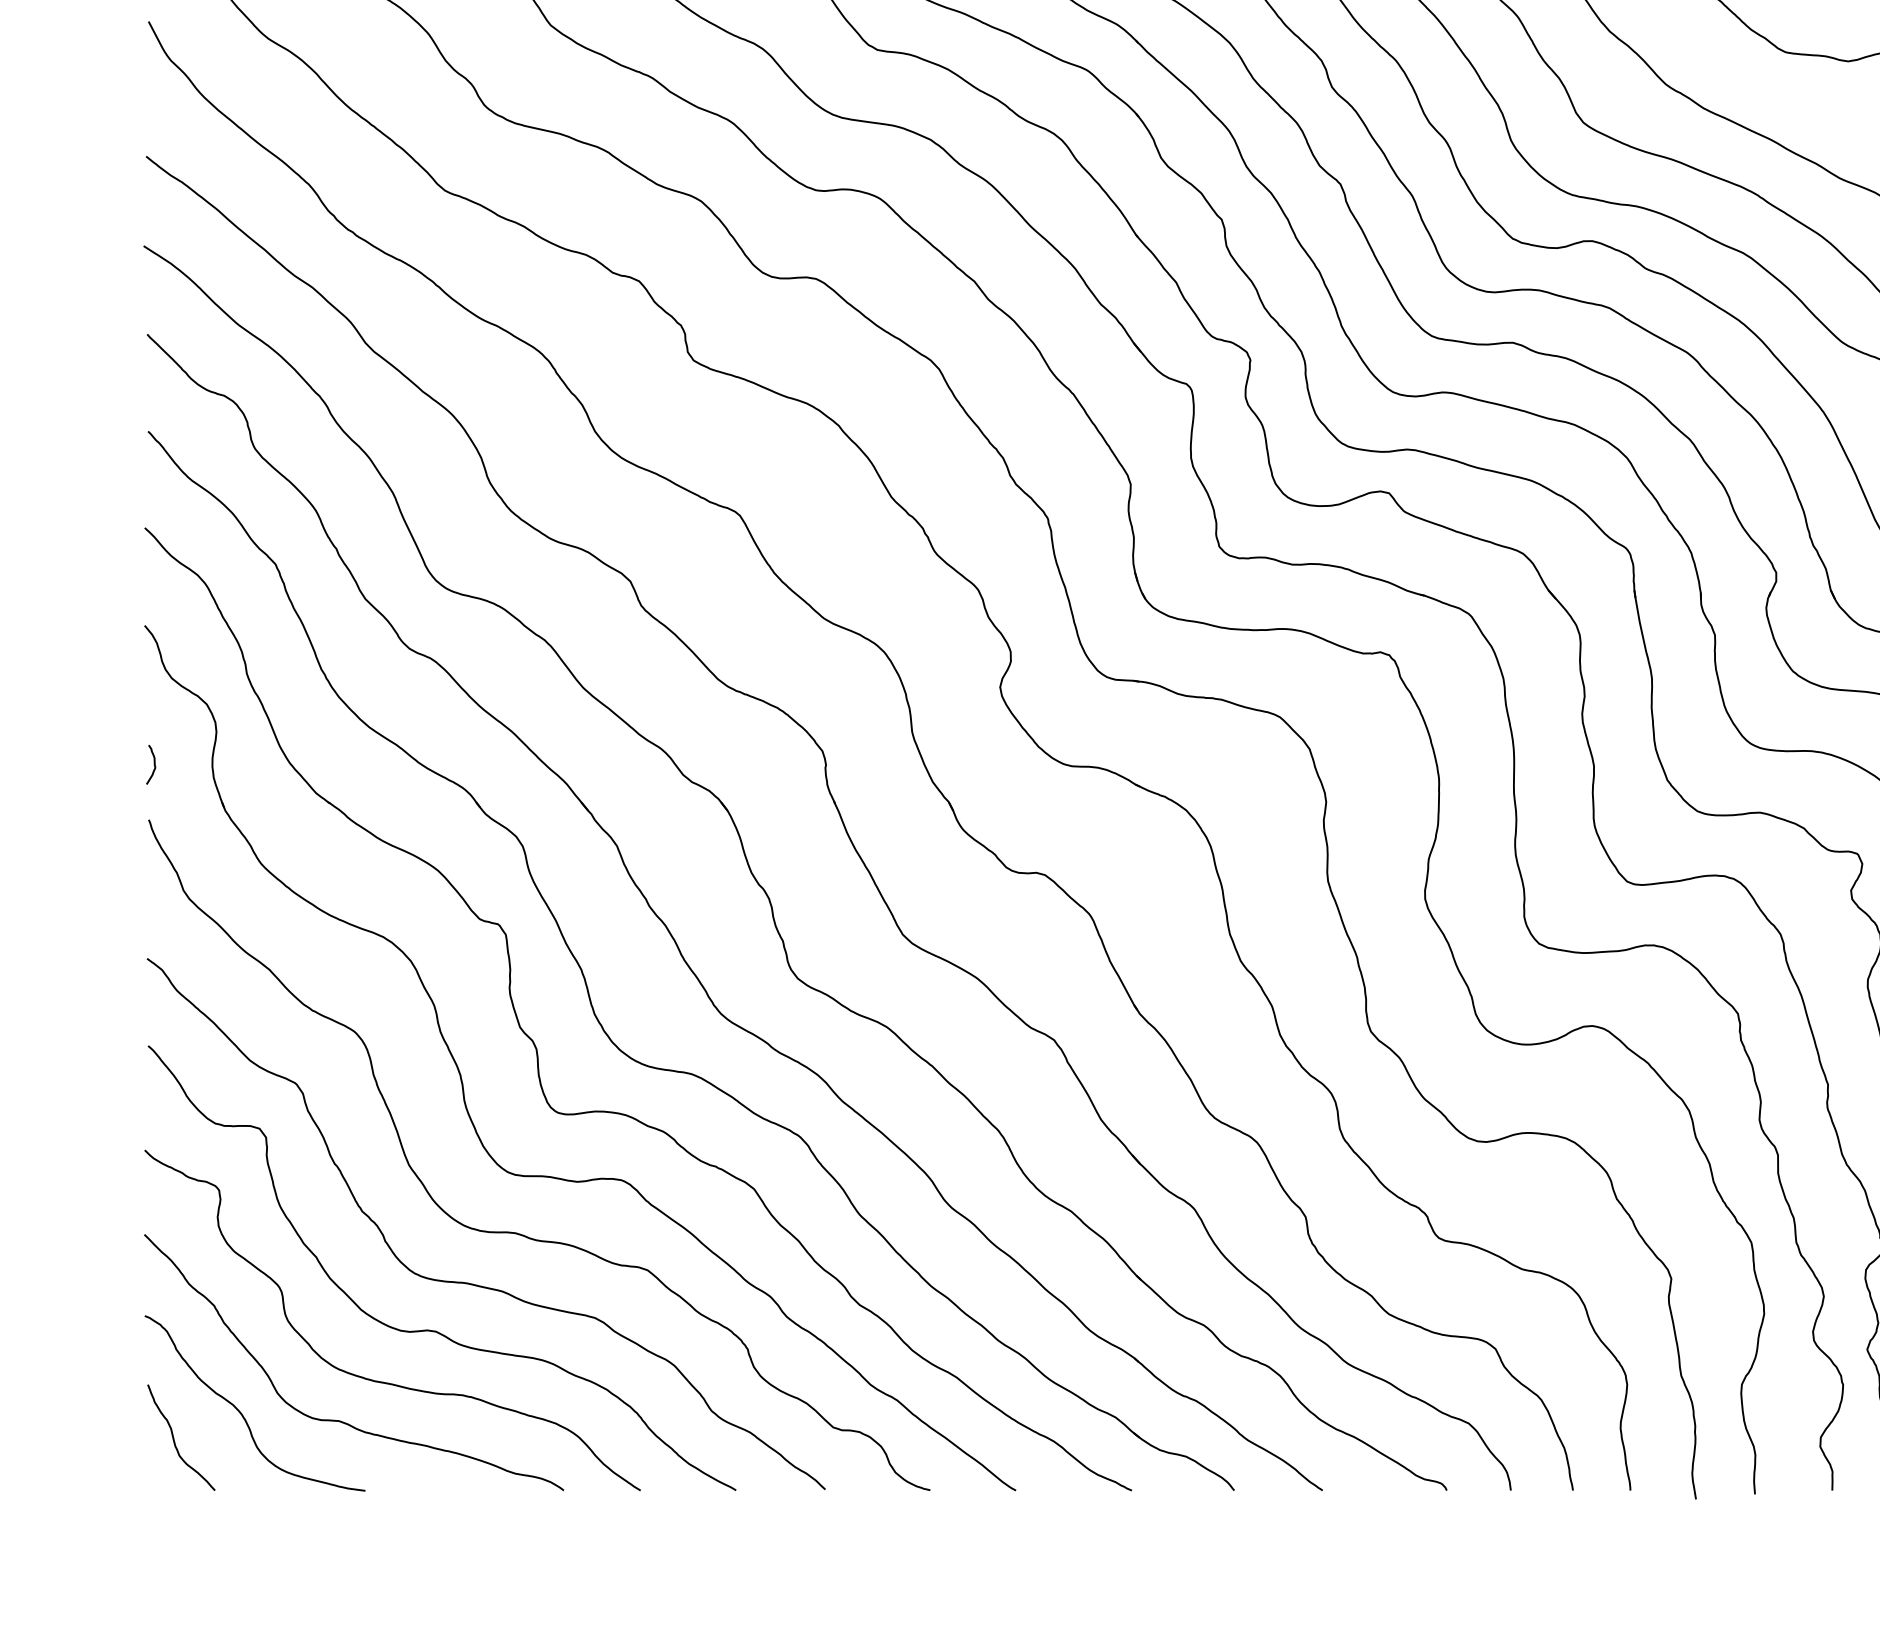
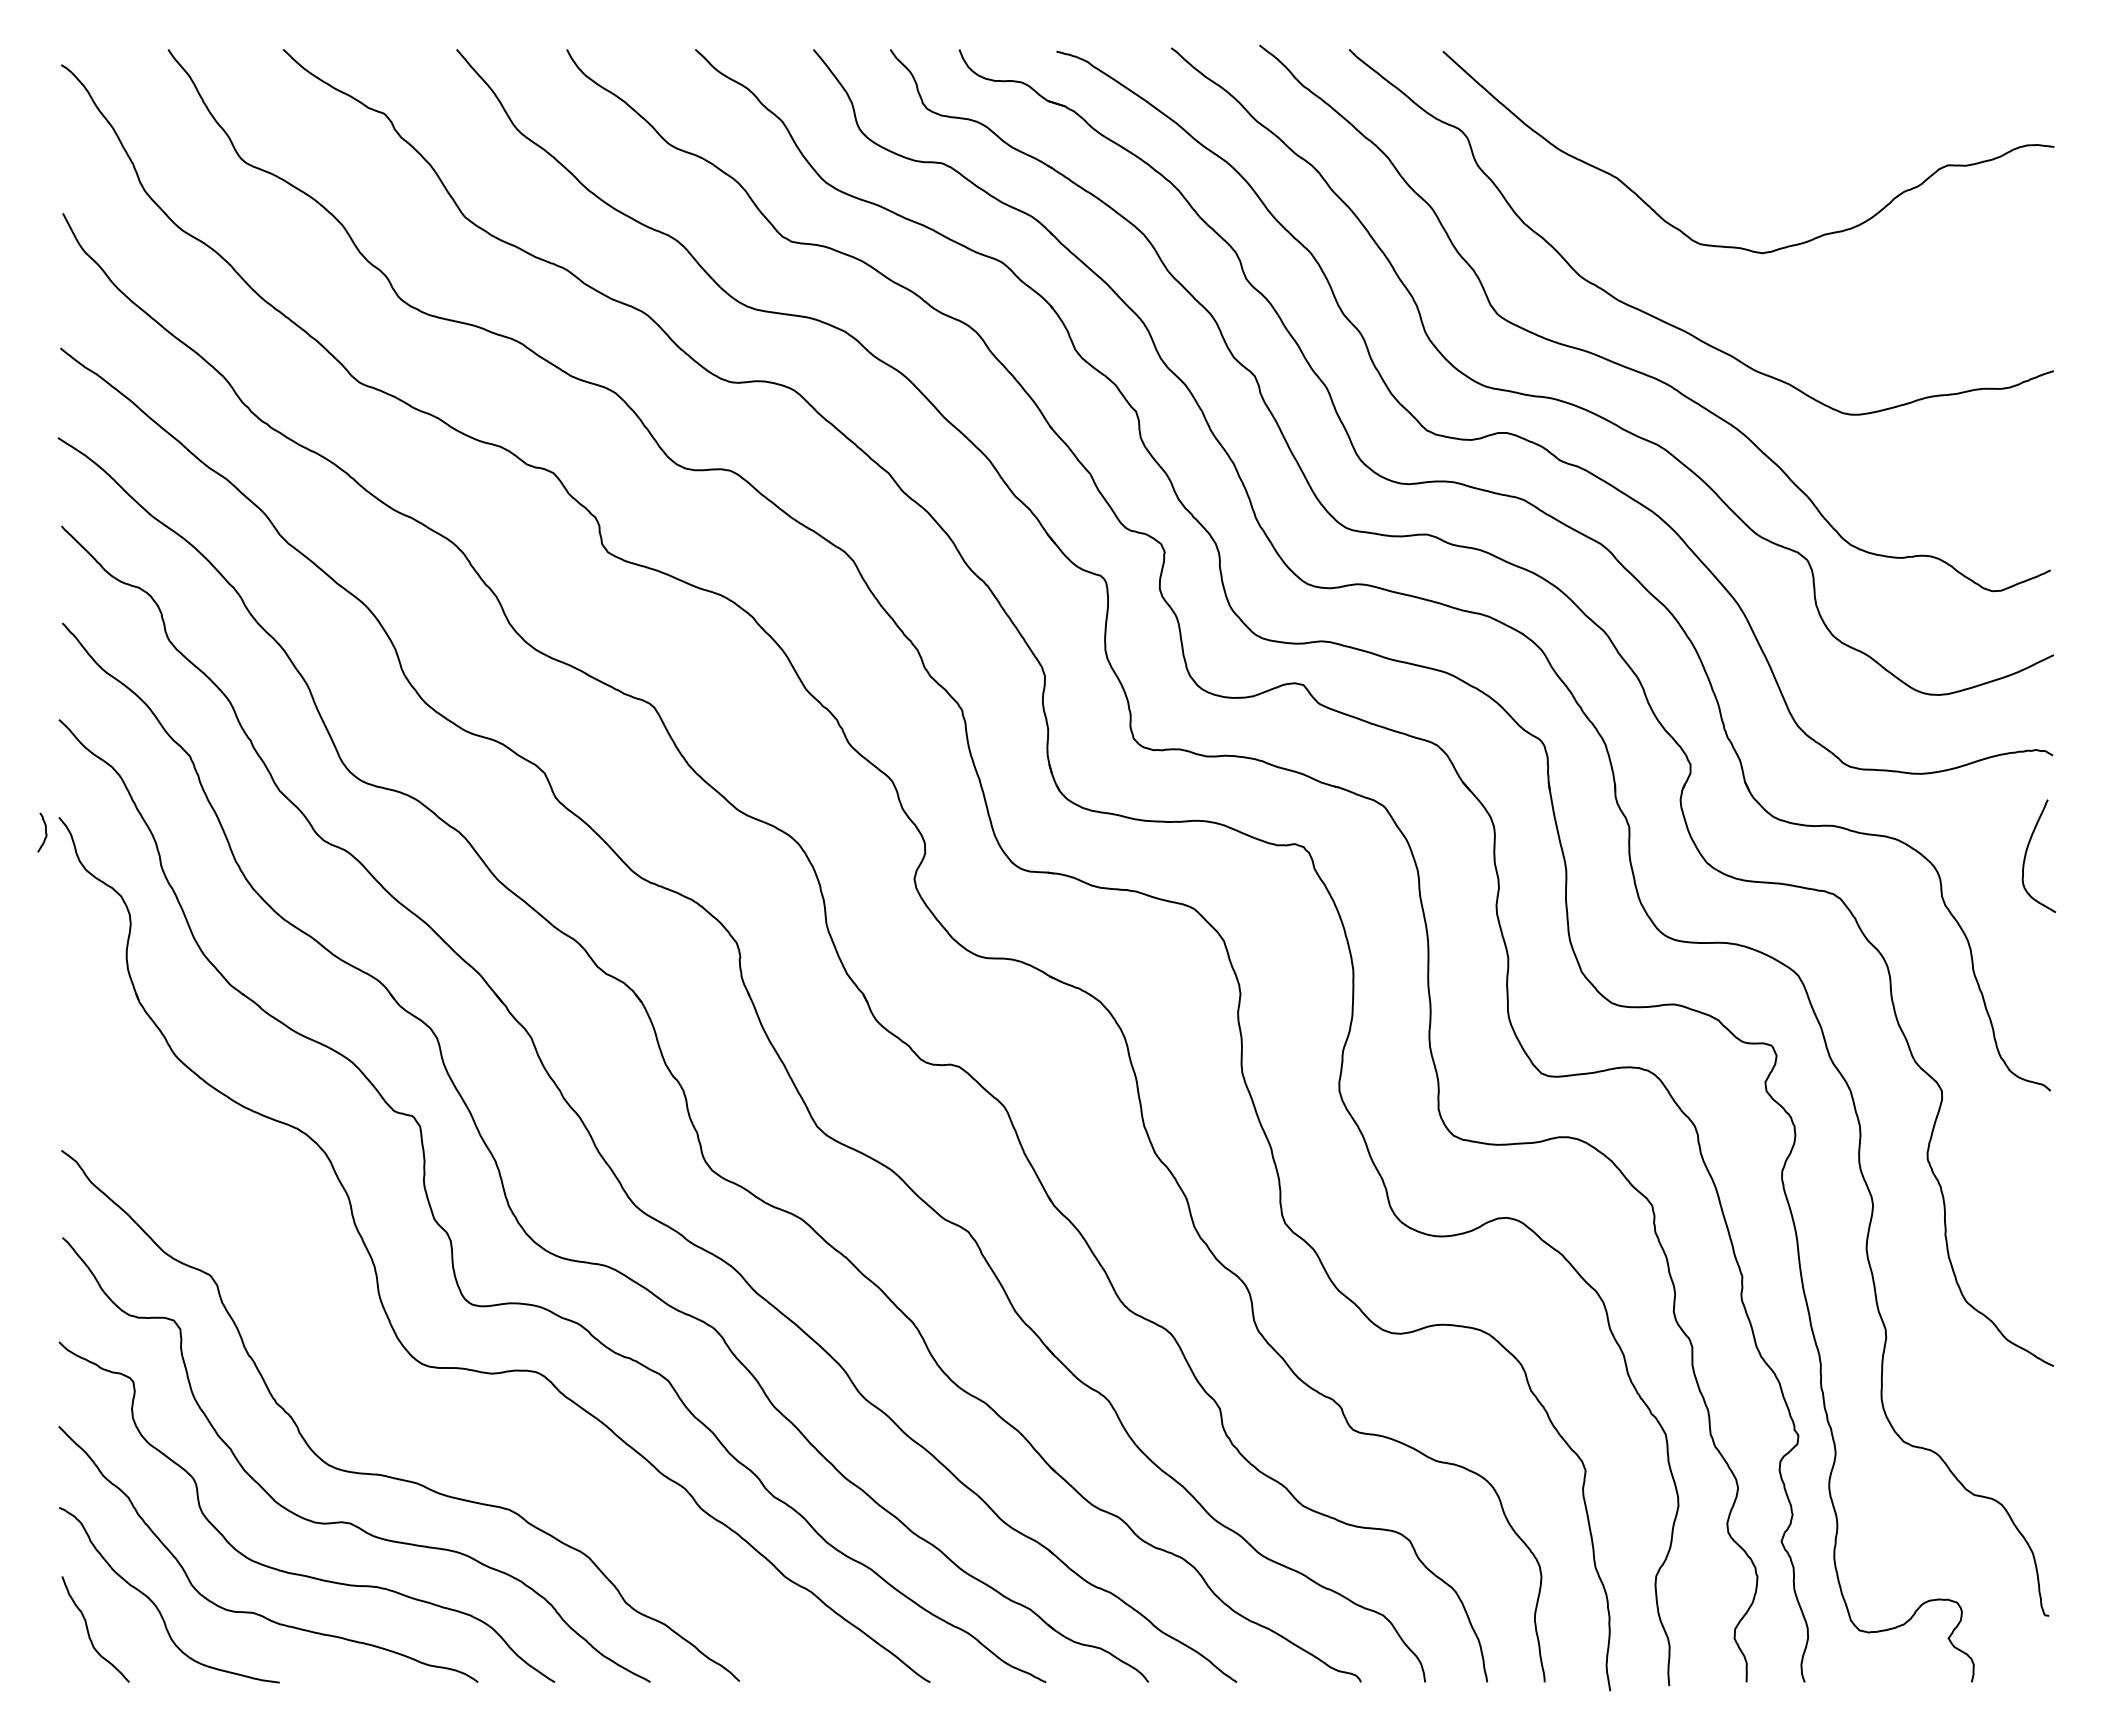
curve: (154, 764) -> (45, 832), moved
curve: (518, 1232) -> (432, 1424), removed

